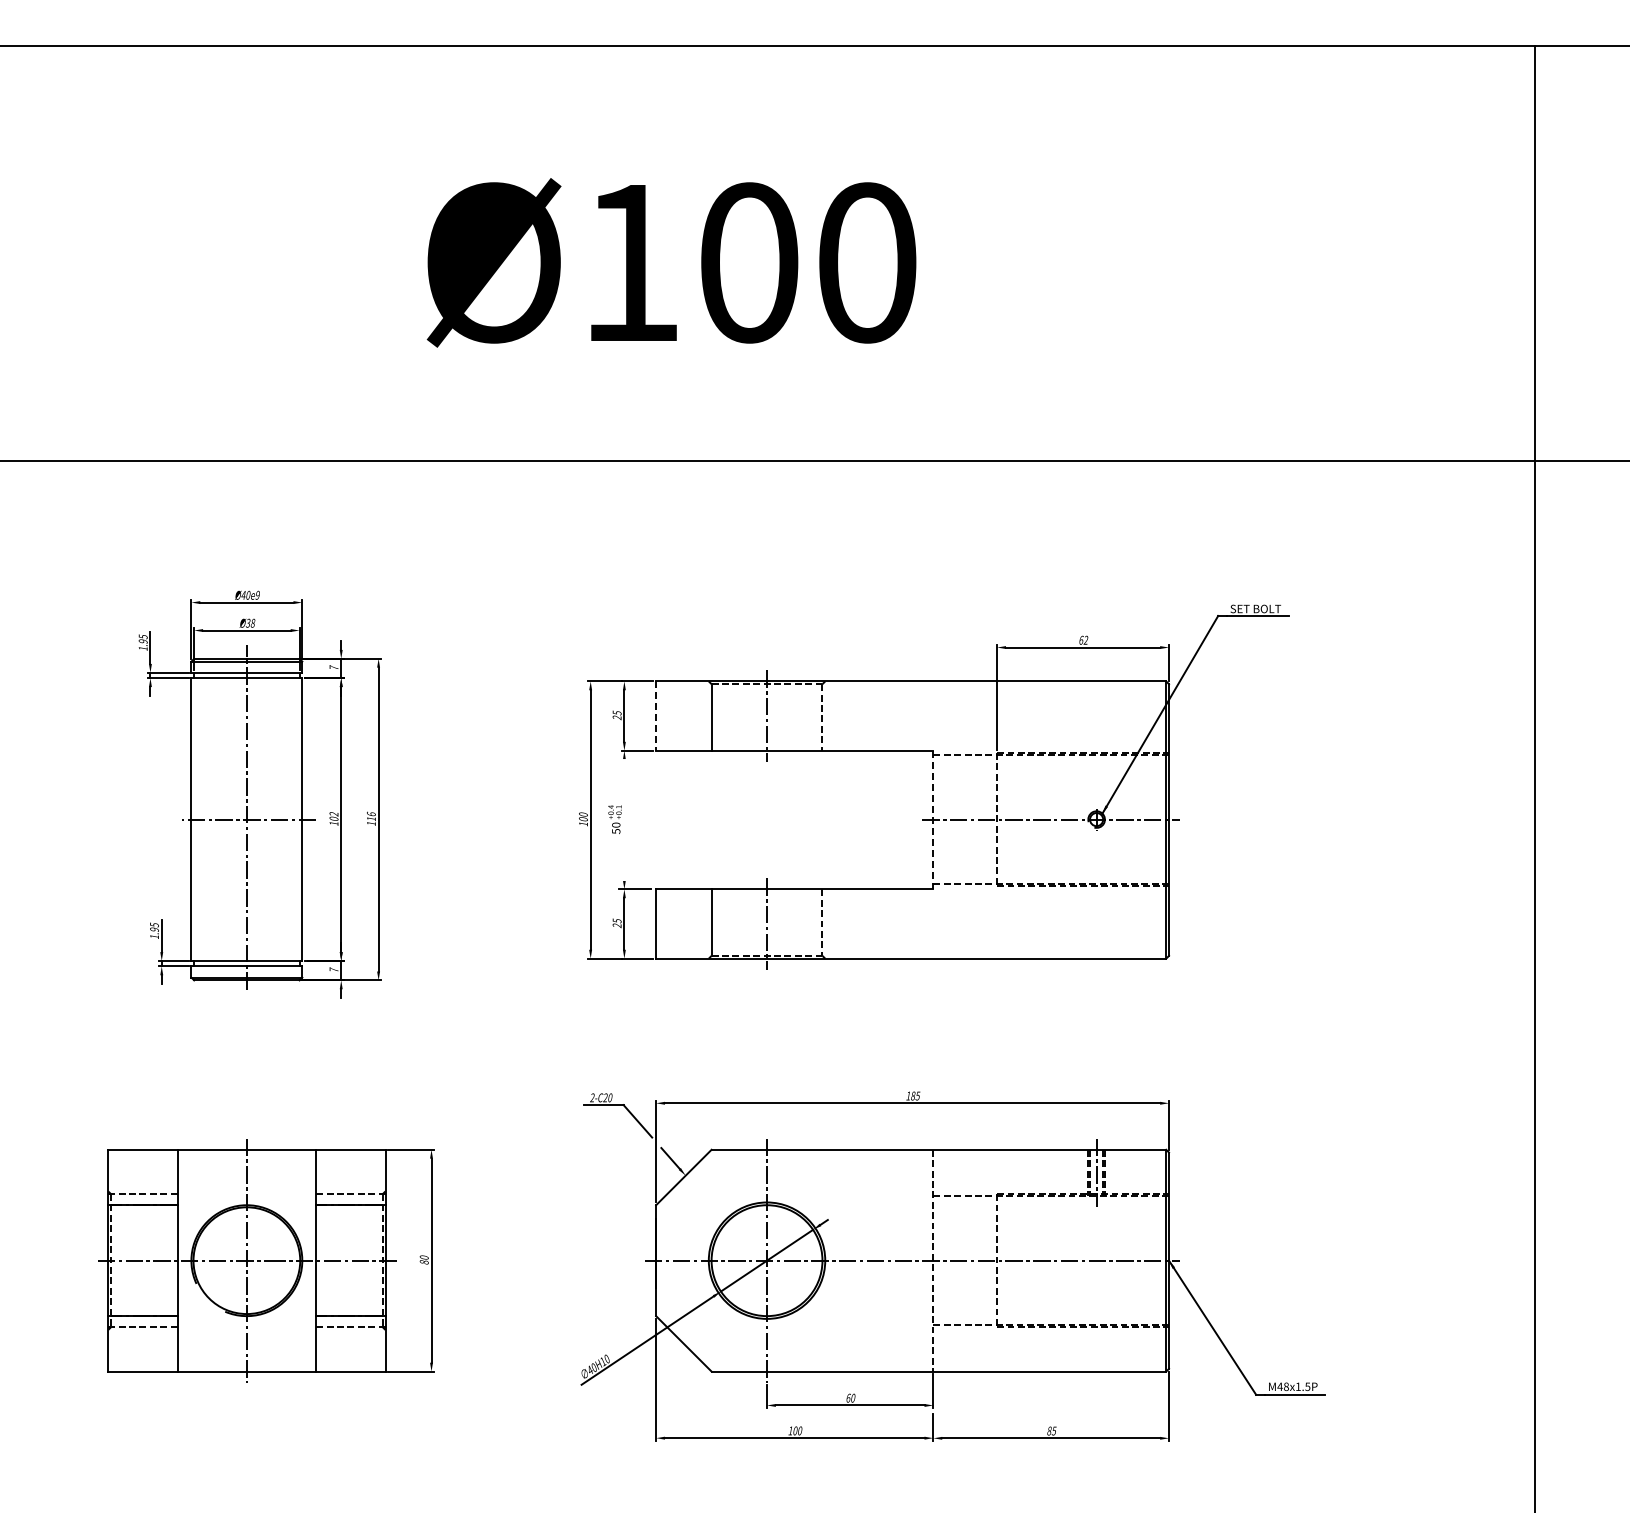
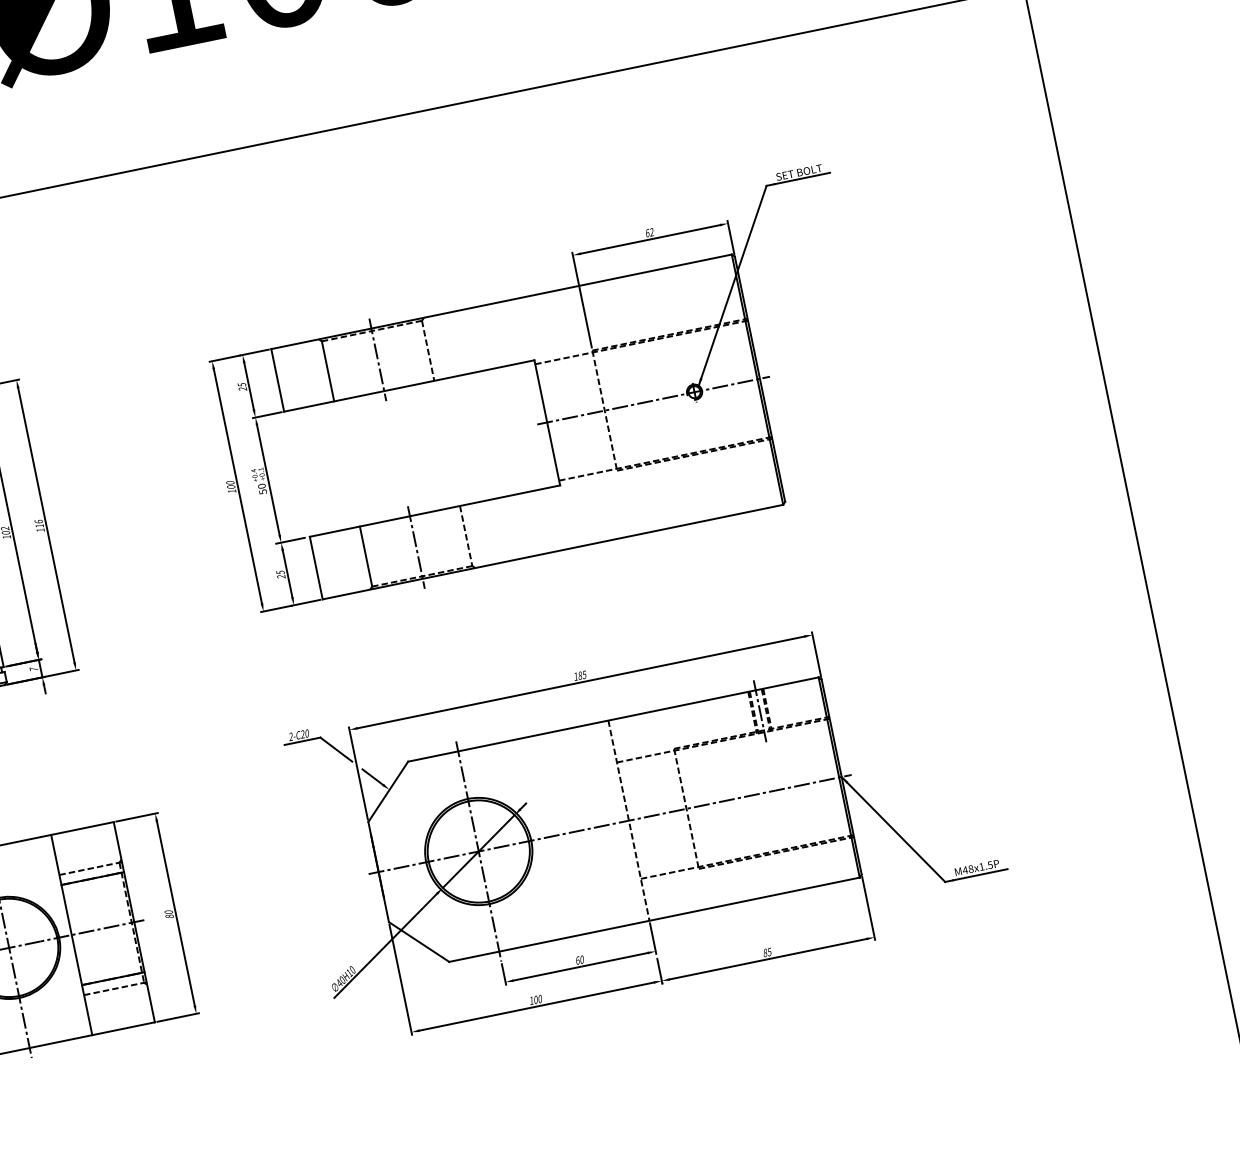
line: (656, 716) -> (278, 380), dashed -> solid
line: (624, 820) -> (268, 480), added
line: (933, 820) -> (547, 423), dashed -> solid

